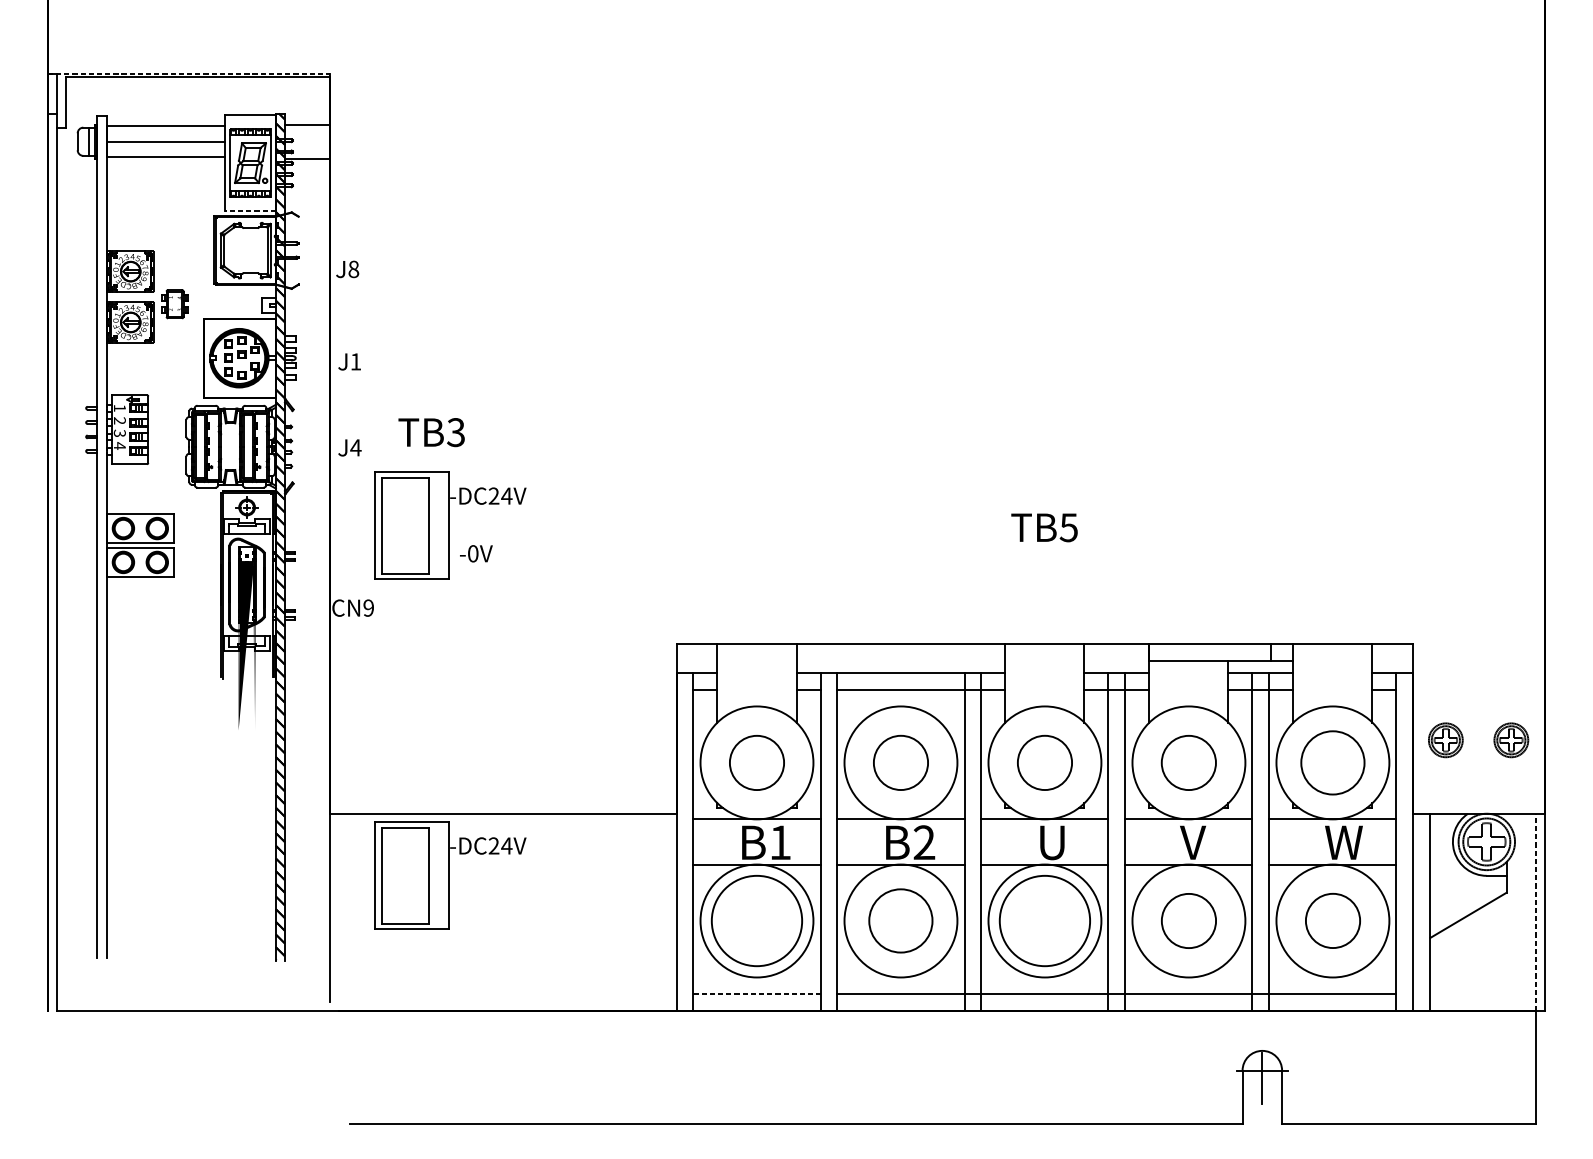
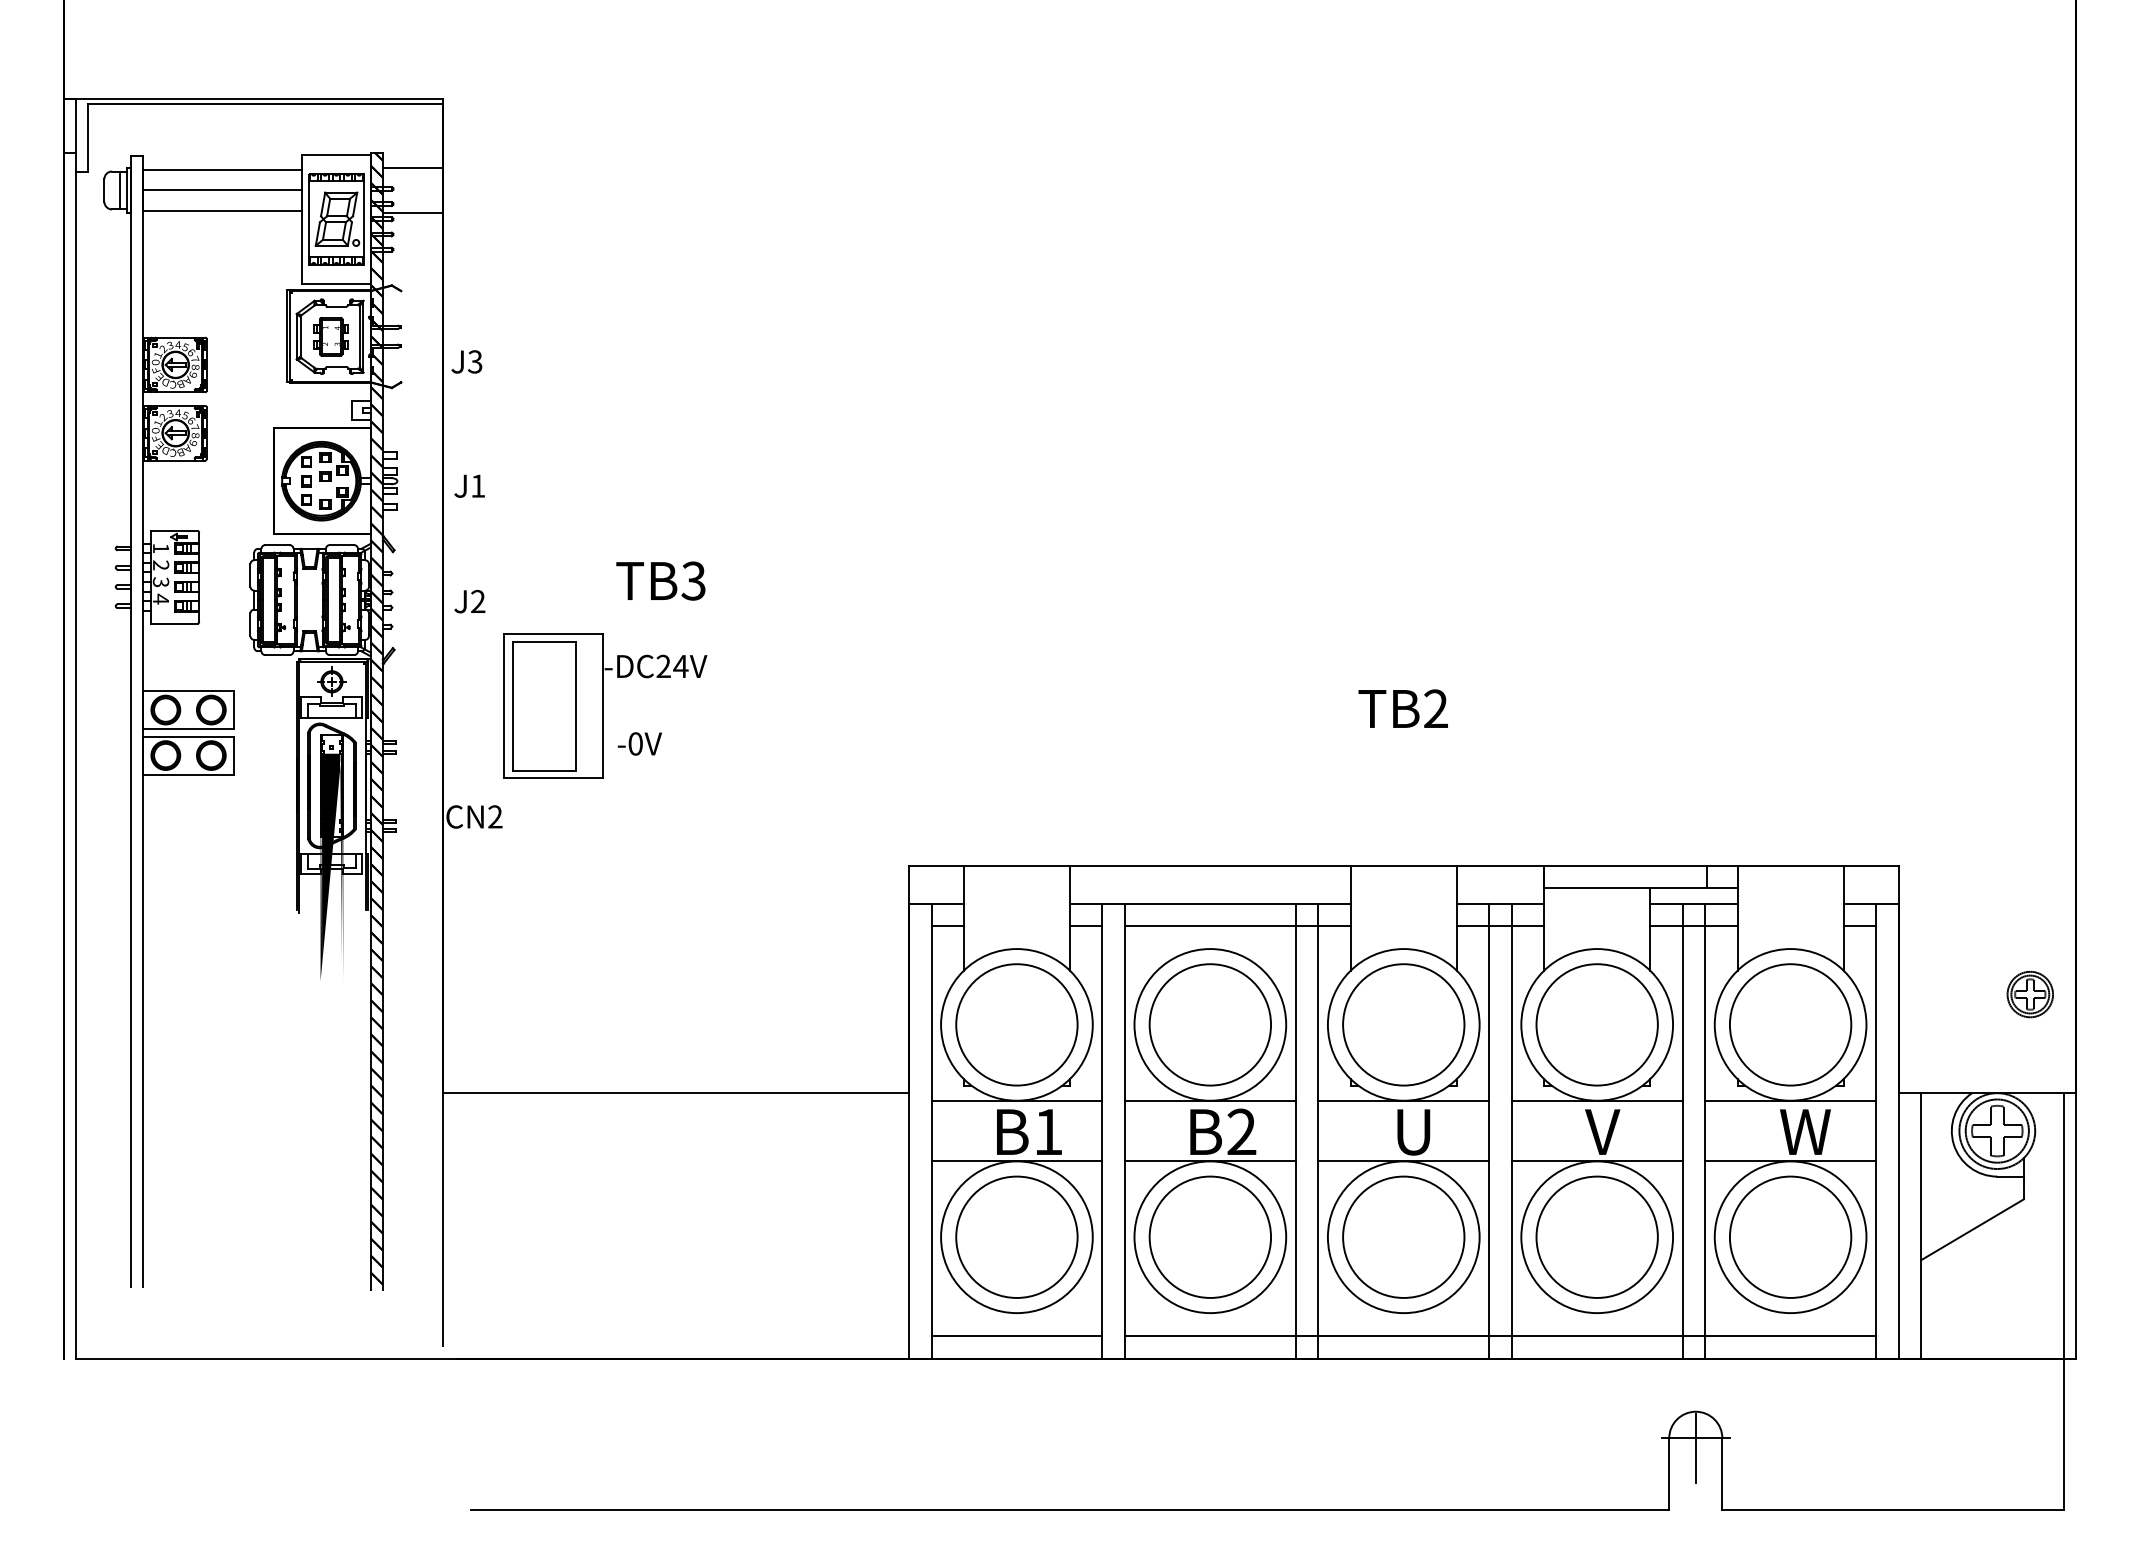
line: (188, 74) -> (253, 99), dashed -> solid
line: (250, 211) -> (336, 283), dashed -> solid
text: (353, 269) -> (475, 361), J8 -> J3
part: (174, 304) -> (330, 336), moved
text: (431, 432) -> (660, 580), moved
text: (355, 446) -> (477, 600), J4 -> J2
text: (1068, 527) -> (1435, 708), TB5 -> TB2
text: (368, 607) -> (495, 816), CN9 -> CN2
part: (1445, 740) -> (1941, 994), removed
circle: (756, 762) -> (1016, 1024), size x1.67
circle: (901, 762) -> (1210, 1024), size x1.67
circle: (1044, 762) -> (1403, 1024), size x1.67
circle: (1188, 762) -> (1596, 1024), size x1.67
circle: (1332, 762) -> (1790, 1024), size x1.43
part: (450, 875) -> (605, 1175), removed
line: (1536, 912) -> (2063, 1225), dashed -> solid
circle: (900, 920) -> (1209, 1236), size x1.43
circle: (1188, 920) -> (1596, 1236), size x1.67
circle: (1332, 920) -> (1790, 1236), size x1.67
line: (757, 994) -> (1017, 1335), dashed -> solid

